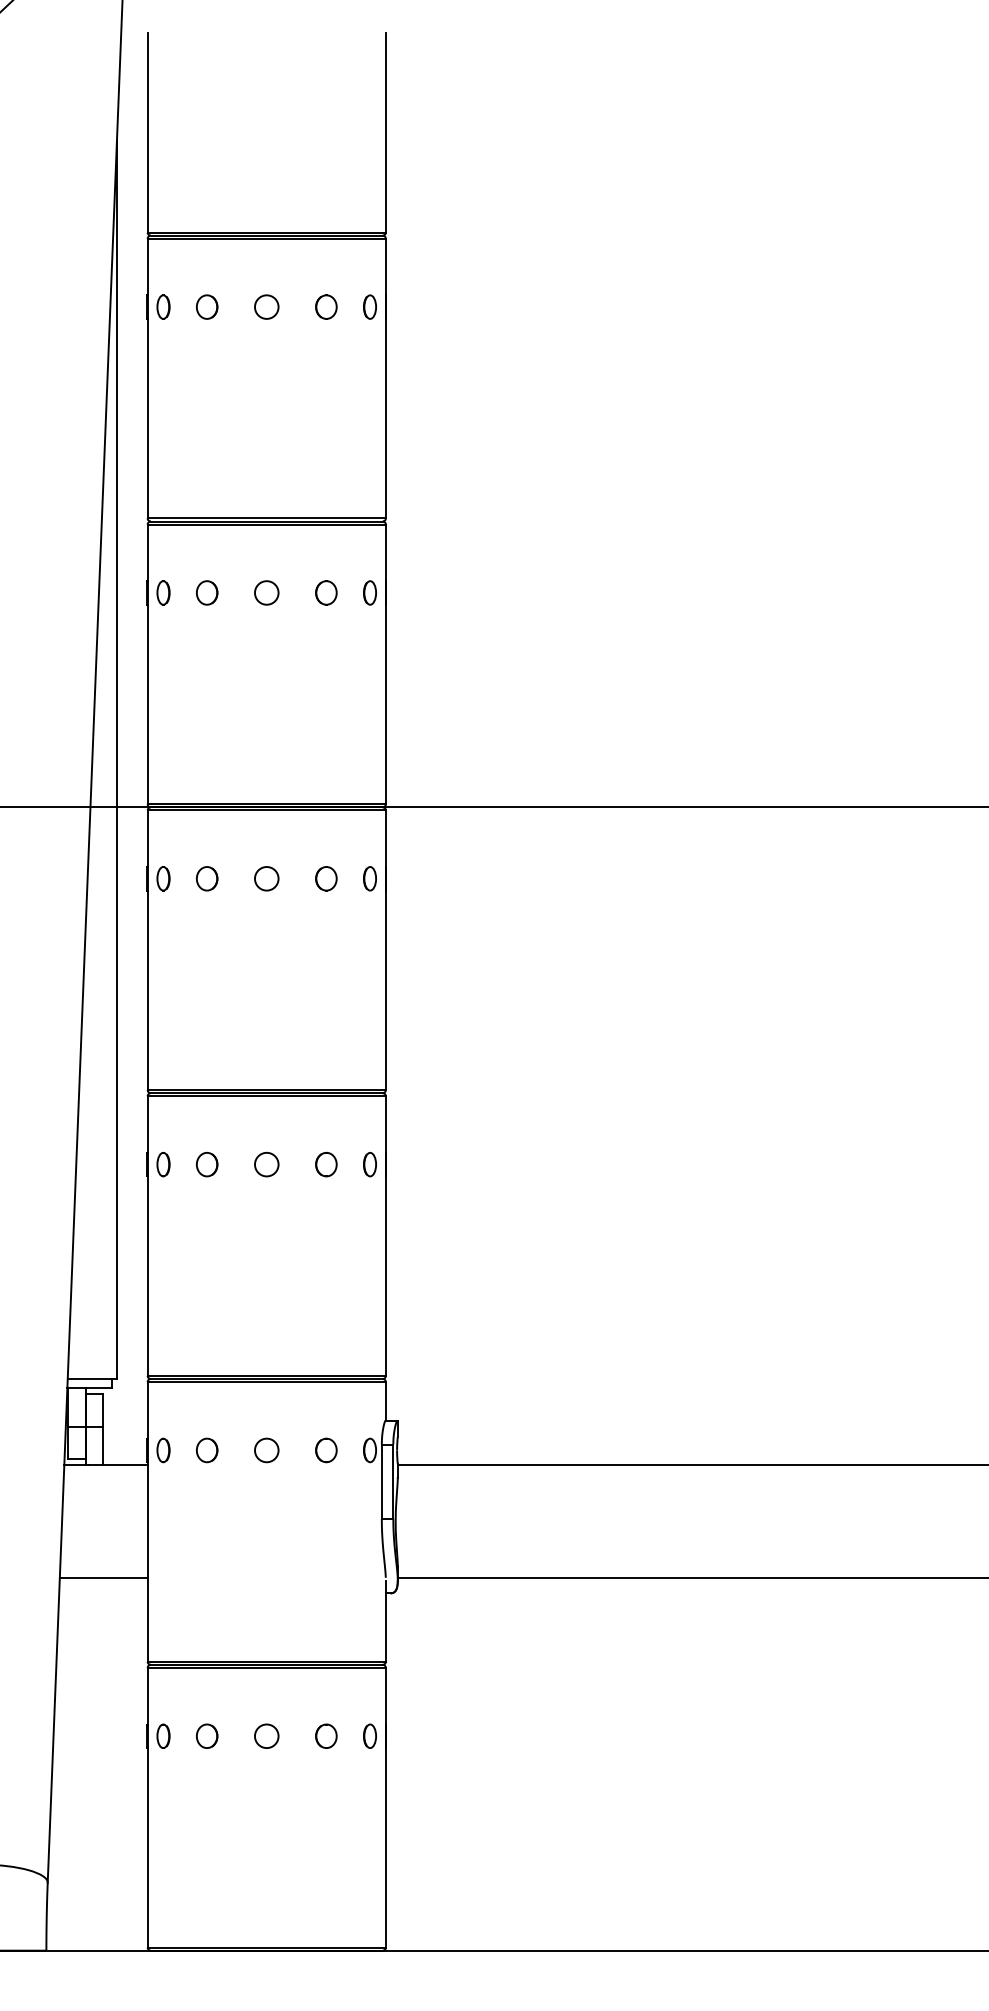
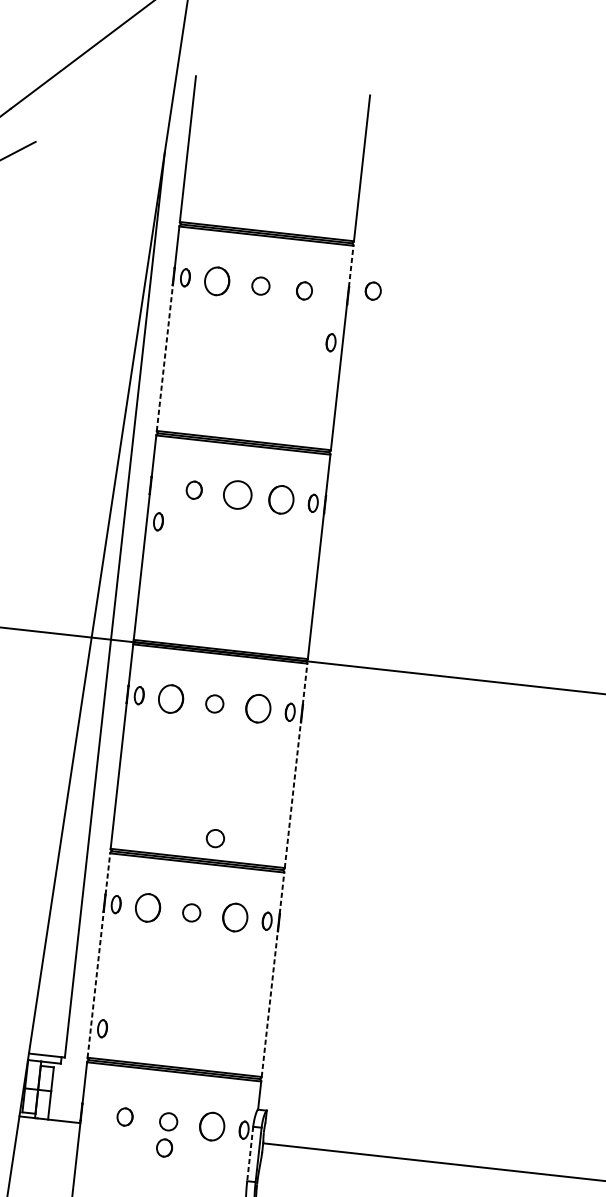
line: (385, 266) -> (350, 266), solid -> dashed
part: (419, 296) -> (373, 290), added
part: (207, 306) -> (217, 280), size x1.6
part: (369, 306) -> (330, 342), moved
line: (147, 418) -> (164, 357), solid -> dashed
part: (163, 592) -> (158, 521), moved
circle: (266, 592) -> (237, 494), size x1.6
part: (326, 592) -> (281, 499), size x1.6
line: (385, 838) -> (304, 684), solid -> dashed
part: (207, 878) -> (171, 699), size x1.6
part: (326, 878) -> (258, 708), size x1.6
line: (385, 990) -> (292, 795), solid -> dashed
circle: (287, 1060) -> (215, 838), added
line: (147, 1124) -> (107, 873), solid -> dashed
line: (385, 1124) -> (281, 893), solid -> dashed
part: (207, 1164) -> (148, 908), size x1.6
part: (326, 1164) -> (235, 917), size x1.6
line: (147, 1276) -> (95, 985), solid -> dashed
line: (385, 1276) -> (269, 1004), solid -> dashed
part: (163, 1450) -> (102, 1028), moved
part: (326, 1450) -> (212, 1126), size x1.6
line: (381, 1482) -> (249, 1154), solid -> dashed
part: (265, 1486) -> (164, 1148), added

